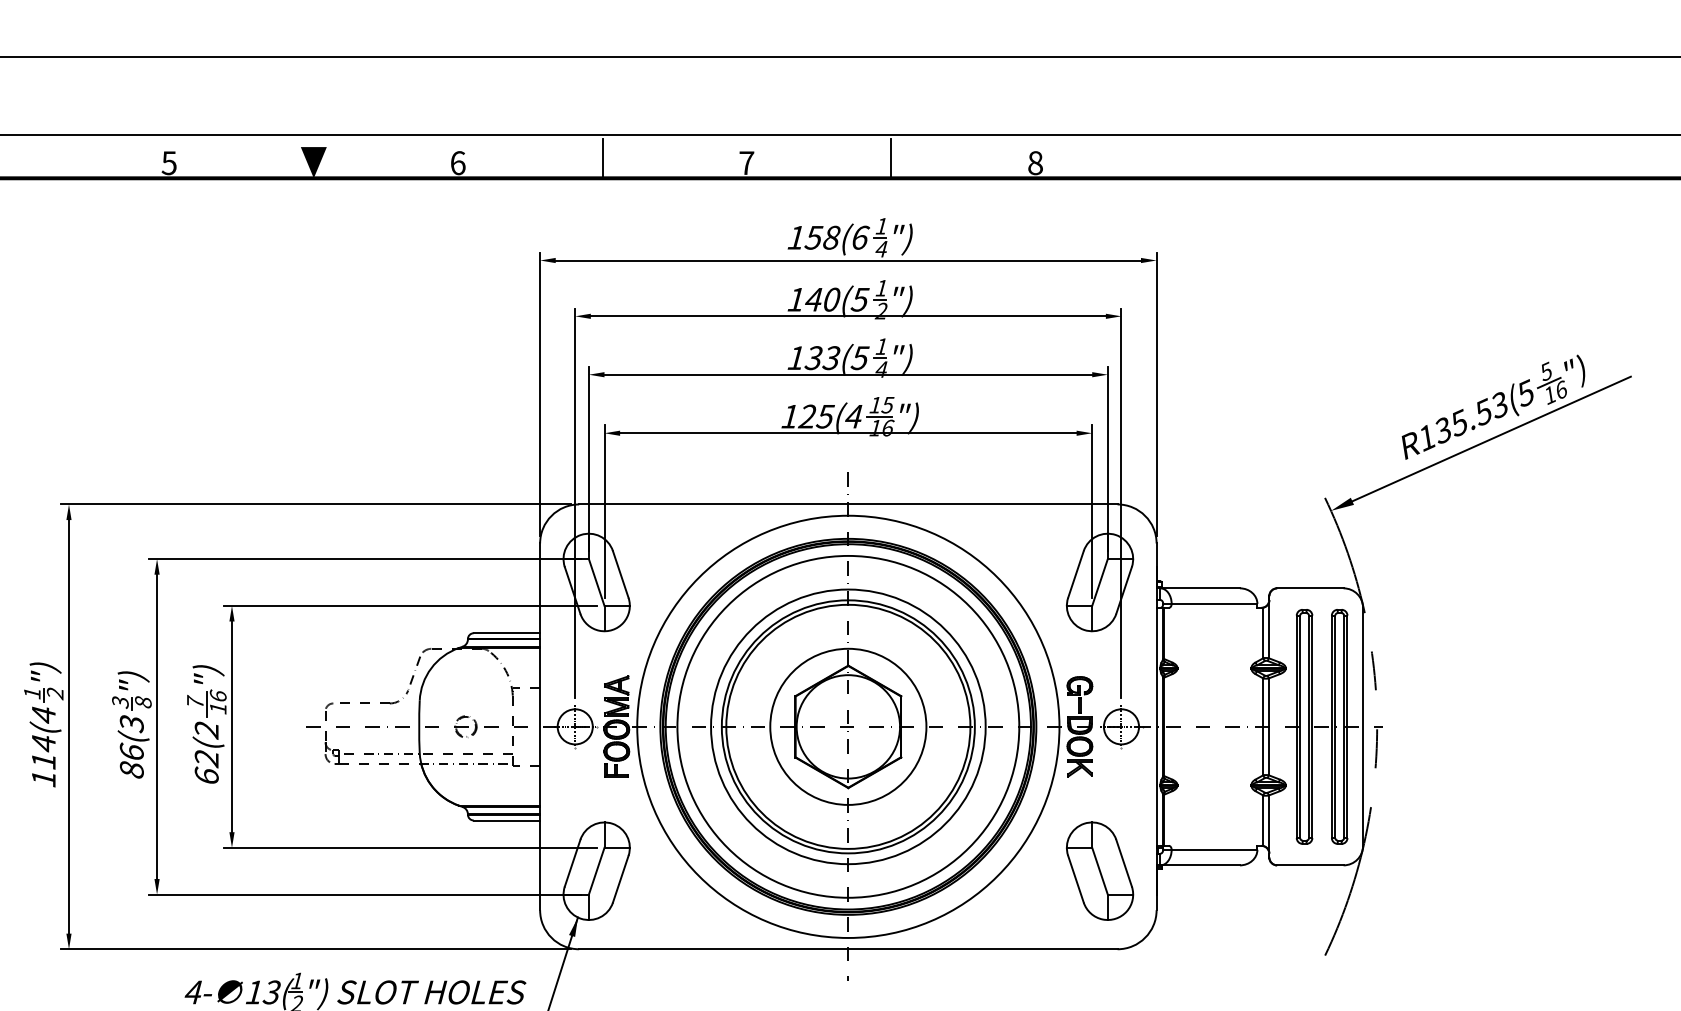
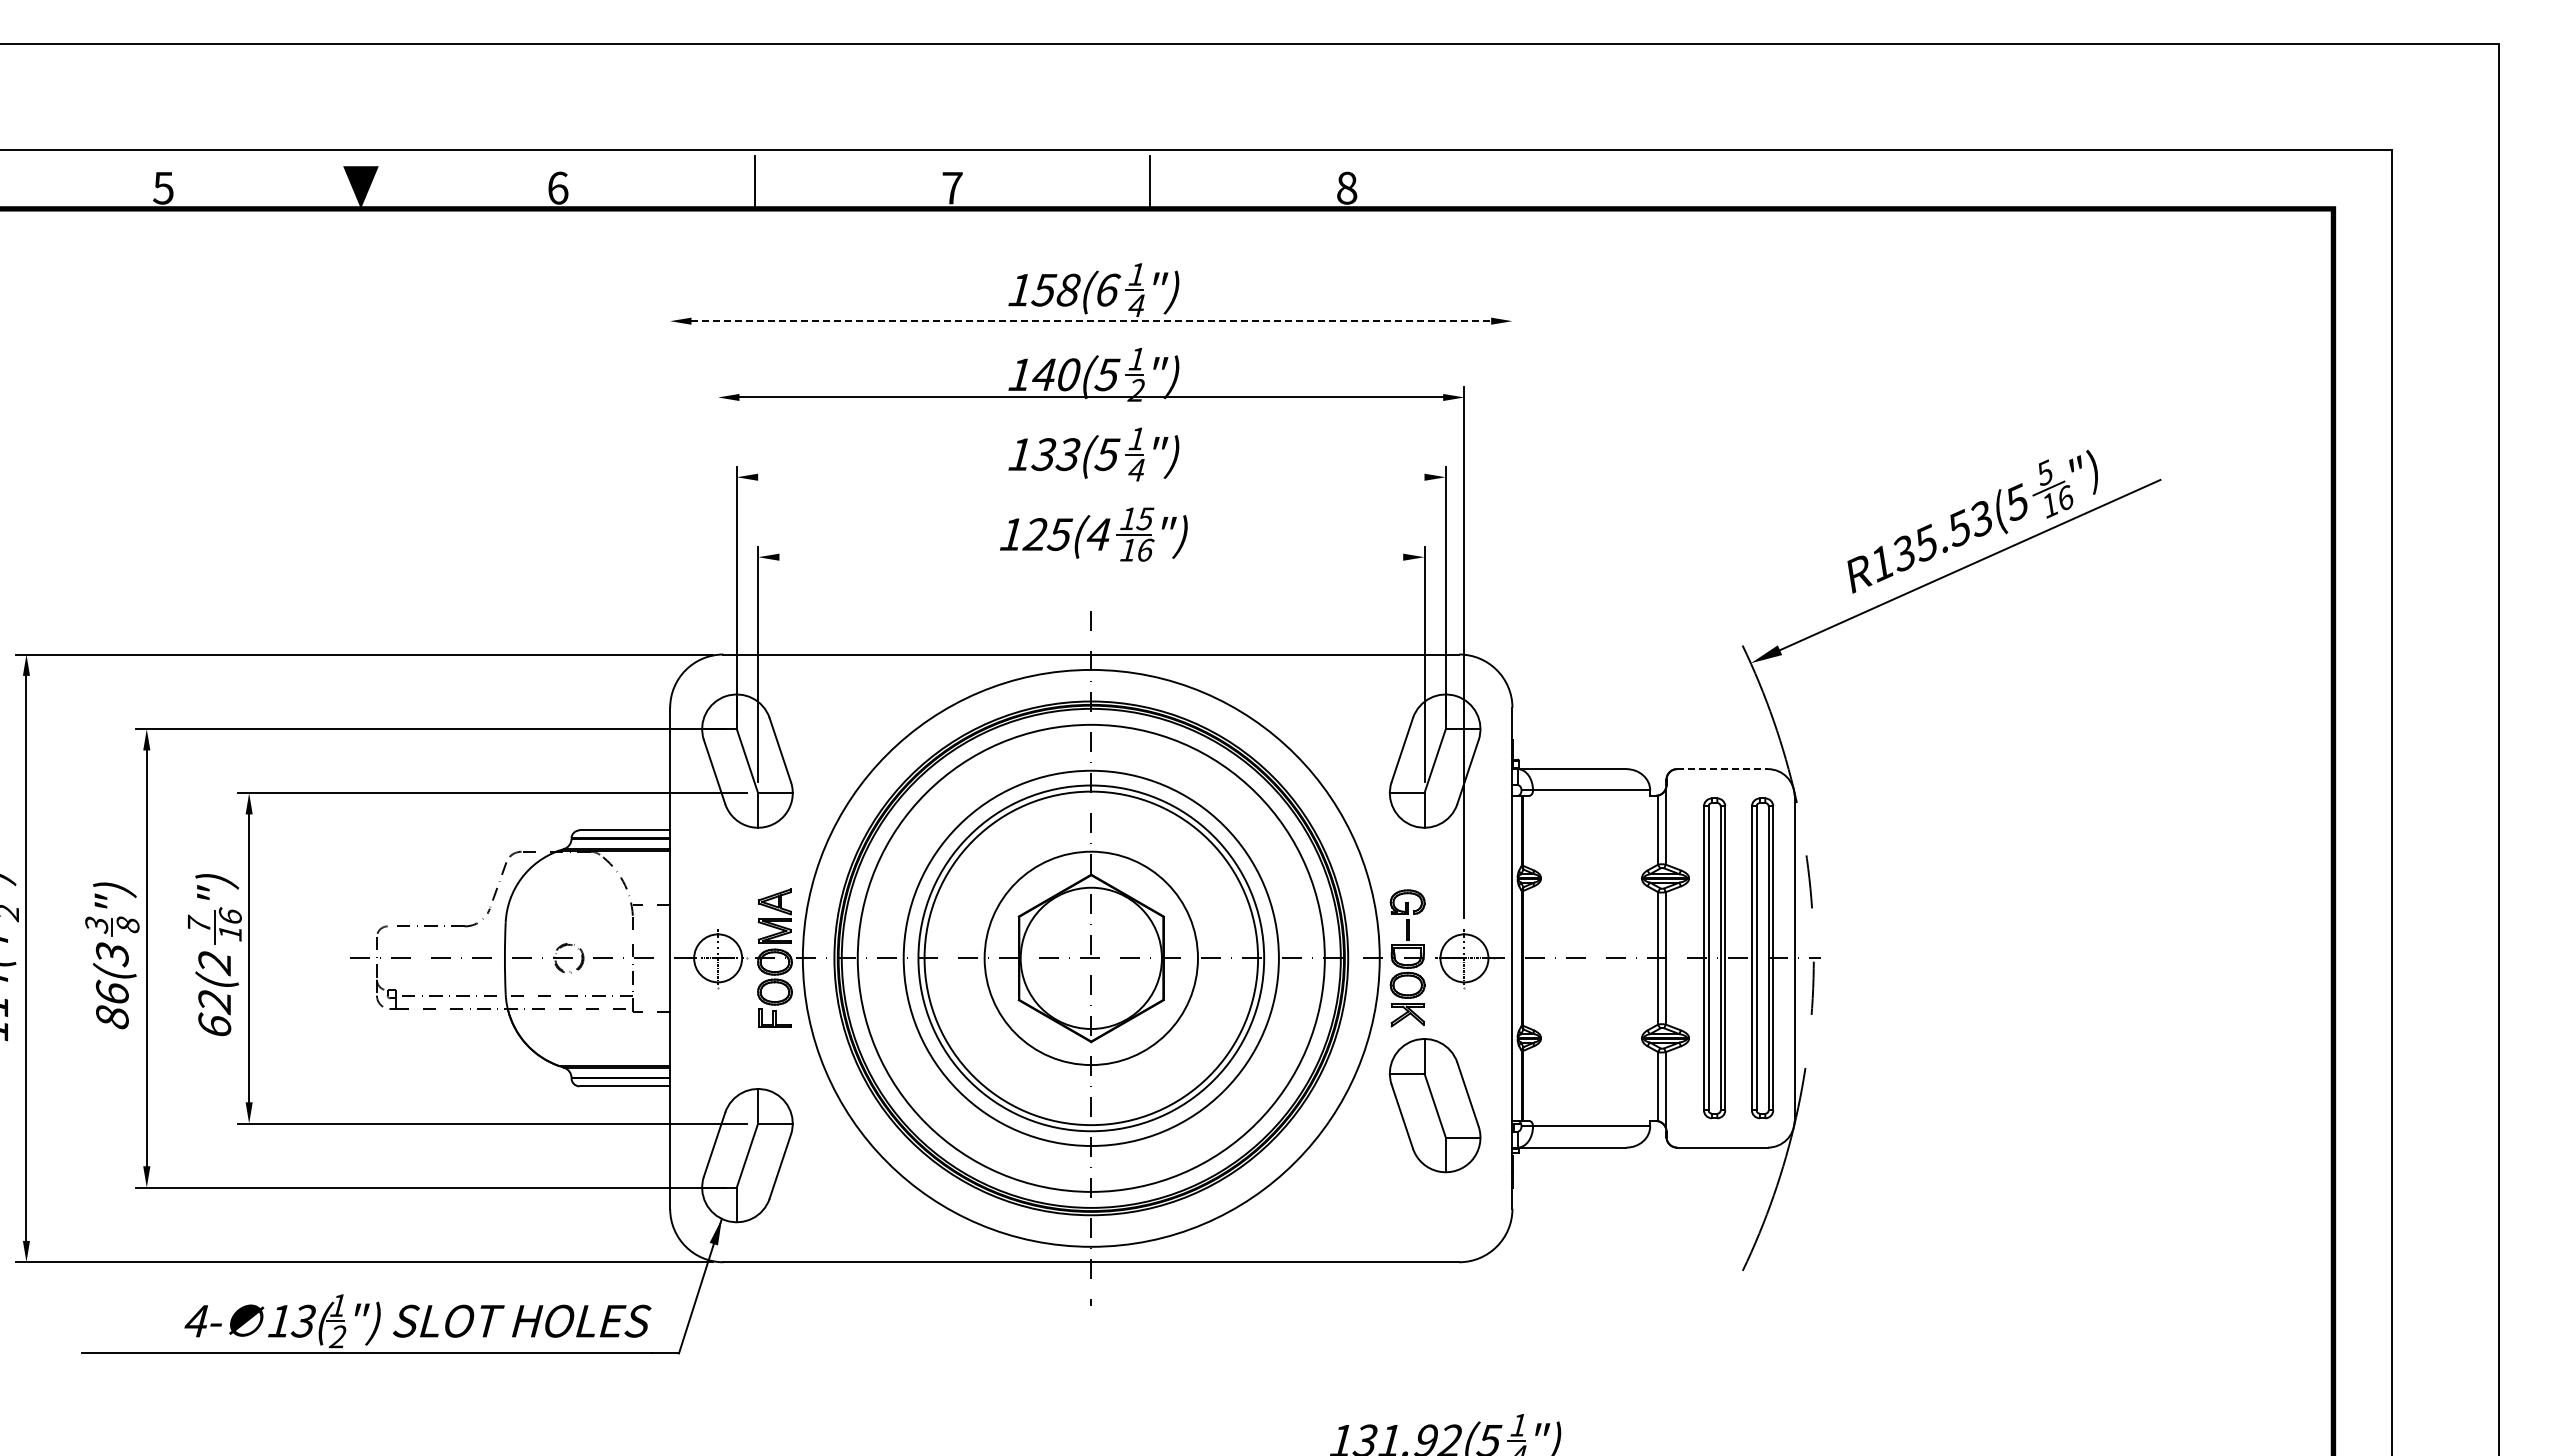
line: (848, 260) -> (1091, 321), solid -> dashed
line: (848, 374) -> (1091, 477), removed
line: (540, 393) -> (670, 503), removed
line: (1156, 393) -> (1512, 503), removed
line: (848, 433) -> (1091, 557), removed
line: (575, 502) -> (718, 652), removed
line: (1311, 588) -> (1723, 769), solid -> dashed
part: (1099, 871) -> (1434, 1105), moved

